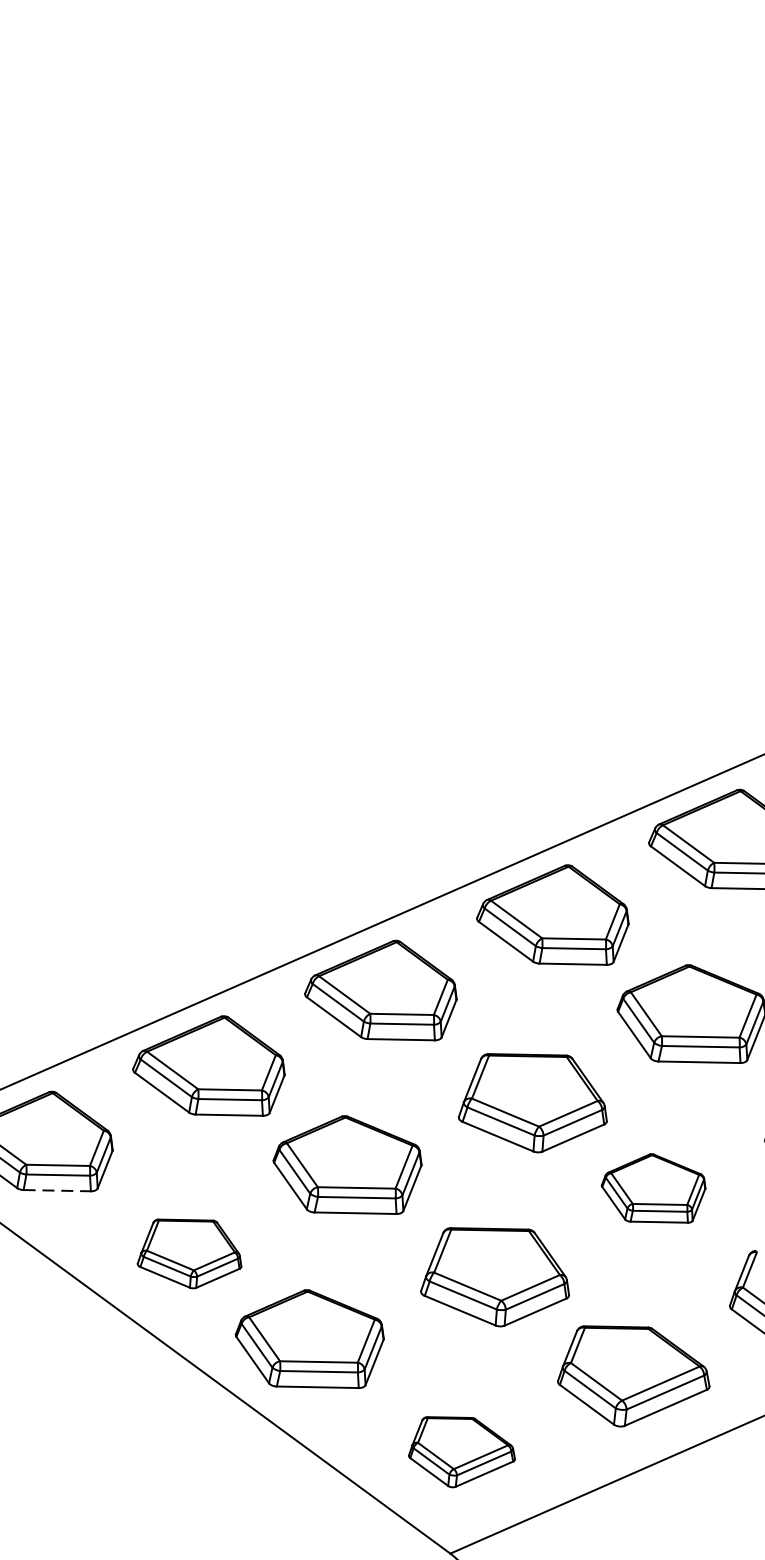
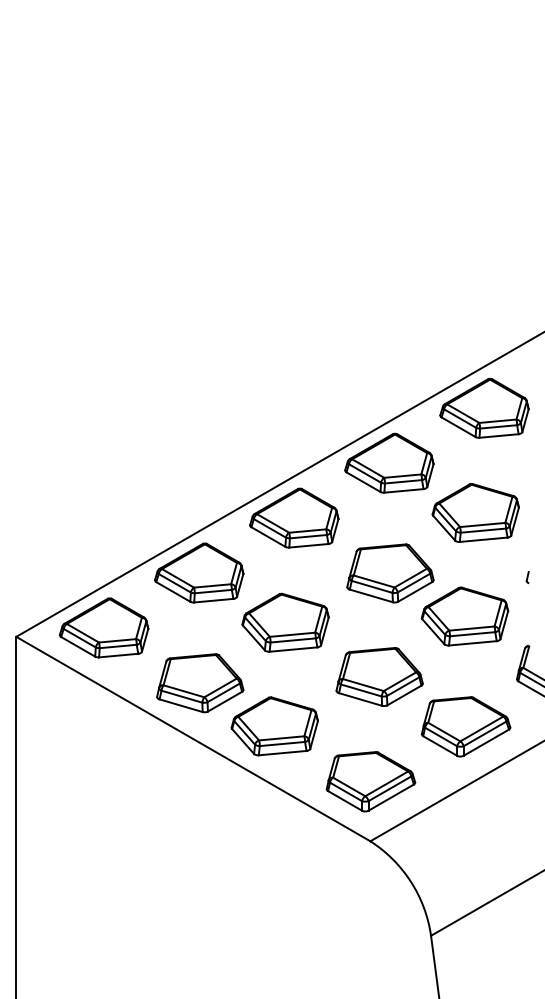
part: (652, 1189) -> (464, 616), size x1.43
line: (56, 1190) -> (118, 655), dashed -> solid
part: (191, 1253) -> (200, 683), size x1.43
part: (461, 1451) -> (370, 781), size x1.43

